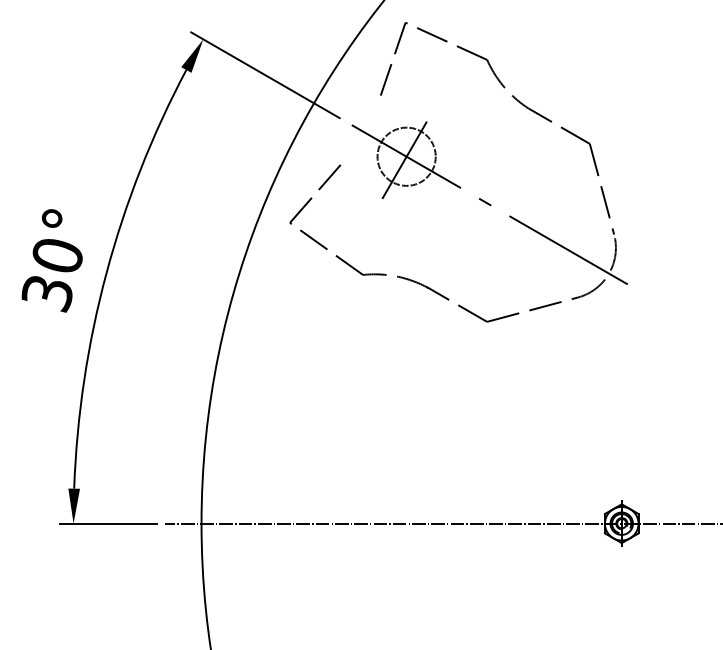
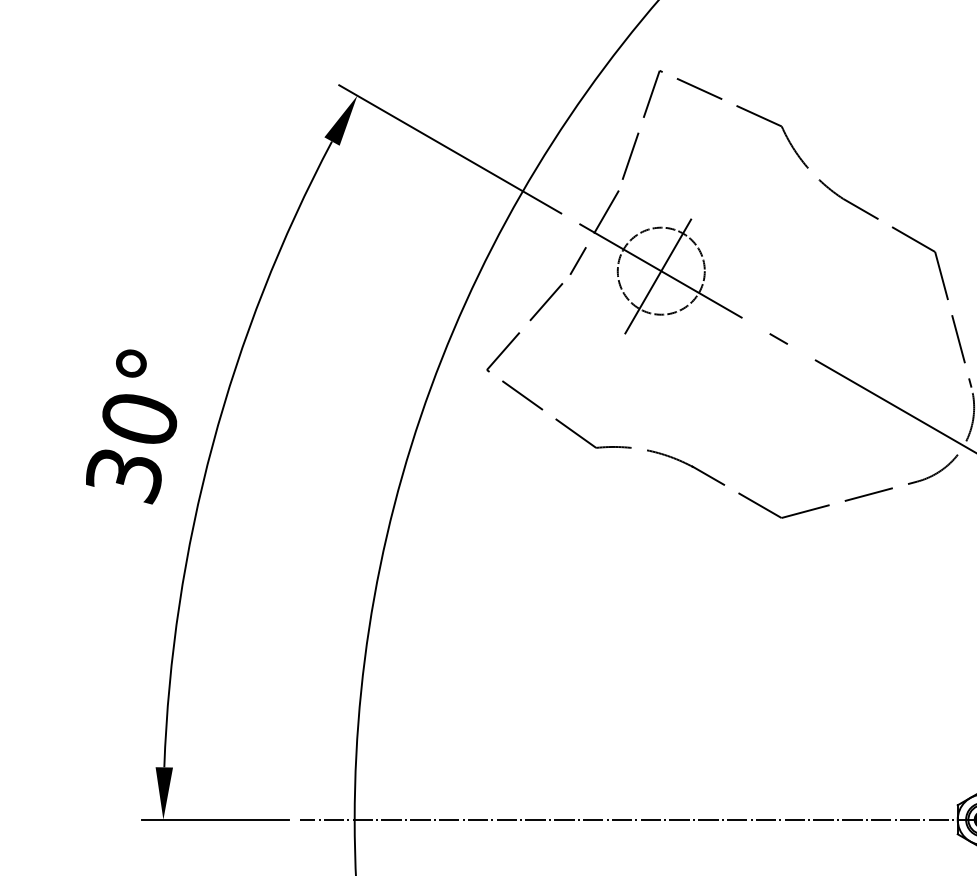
line: (361, 130) -> (593, 231), added

